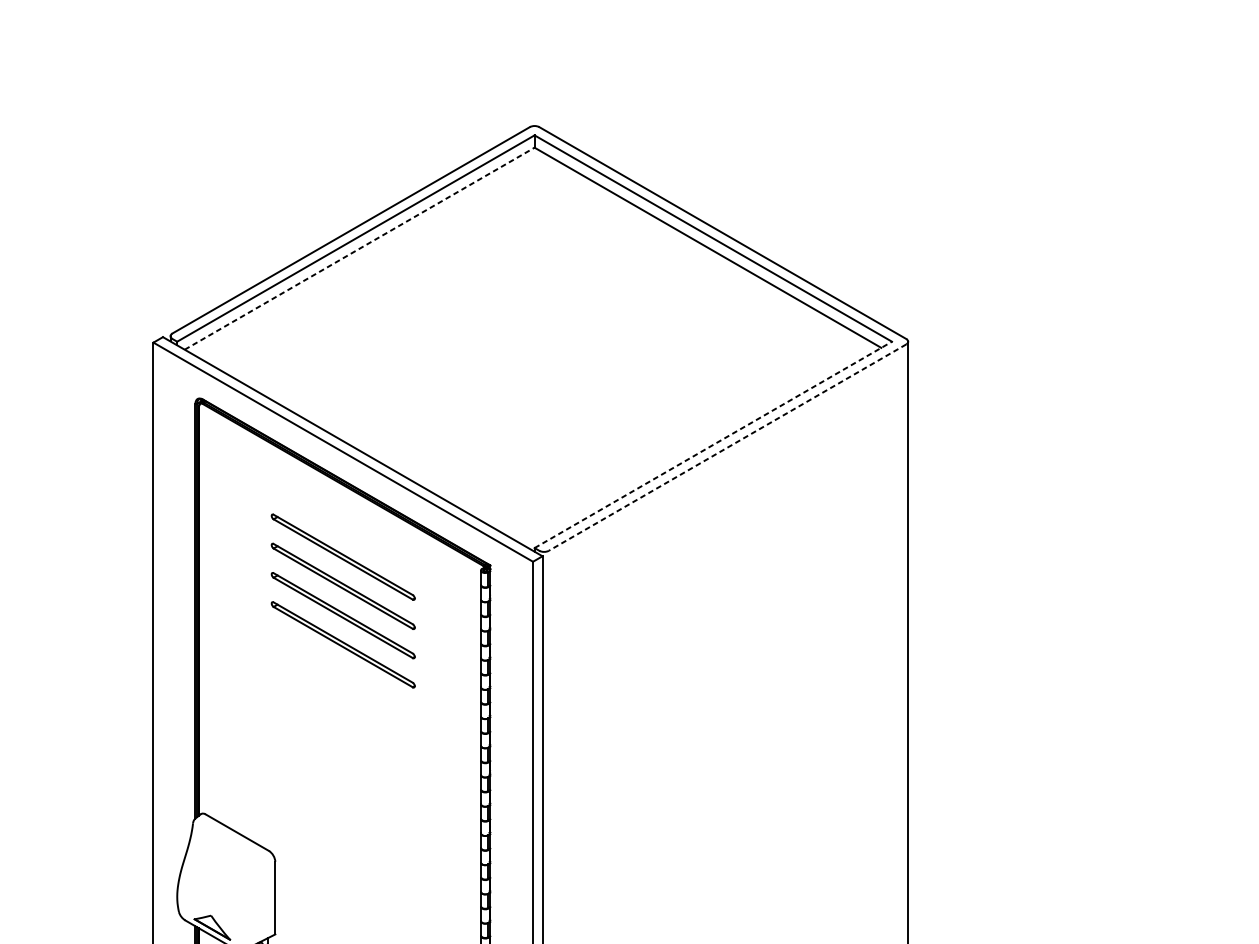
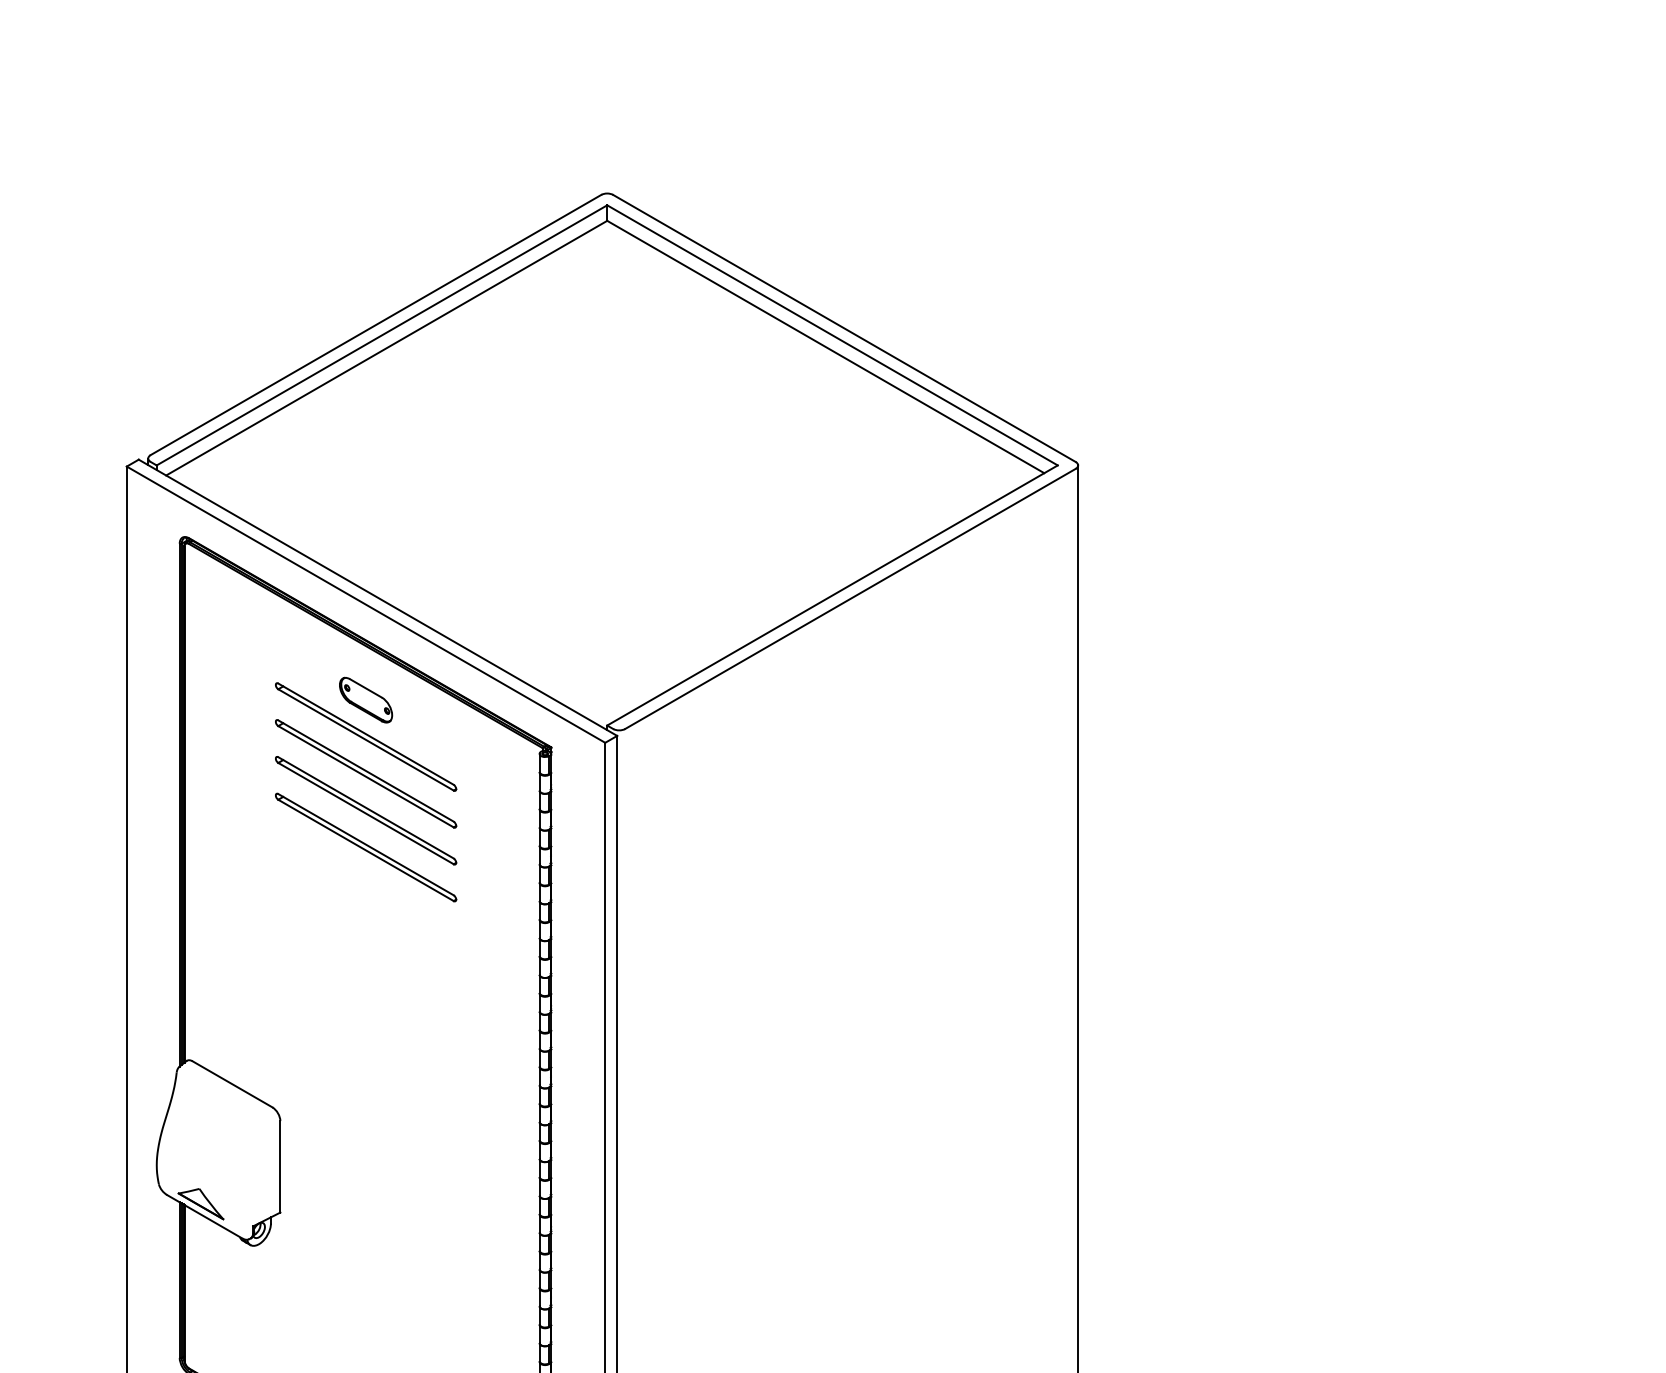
line: (359, 248) -> (386, 348), dashed -> solid
line: (713, 444) -> (832, 595), dashed -> solid
line: (727, 448) -> (850, 599), dashed -> solid
part: (343, 527) -> (366, 699), added

